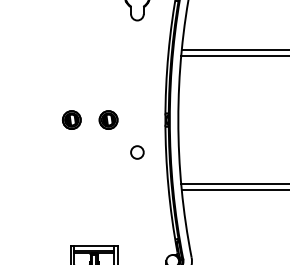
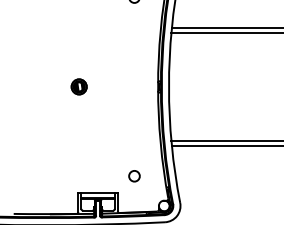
part: (107, 119) -> (109, 86), removed
circle: (137, 152) -> (134, 176), moved

